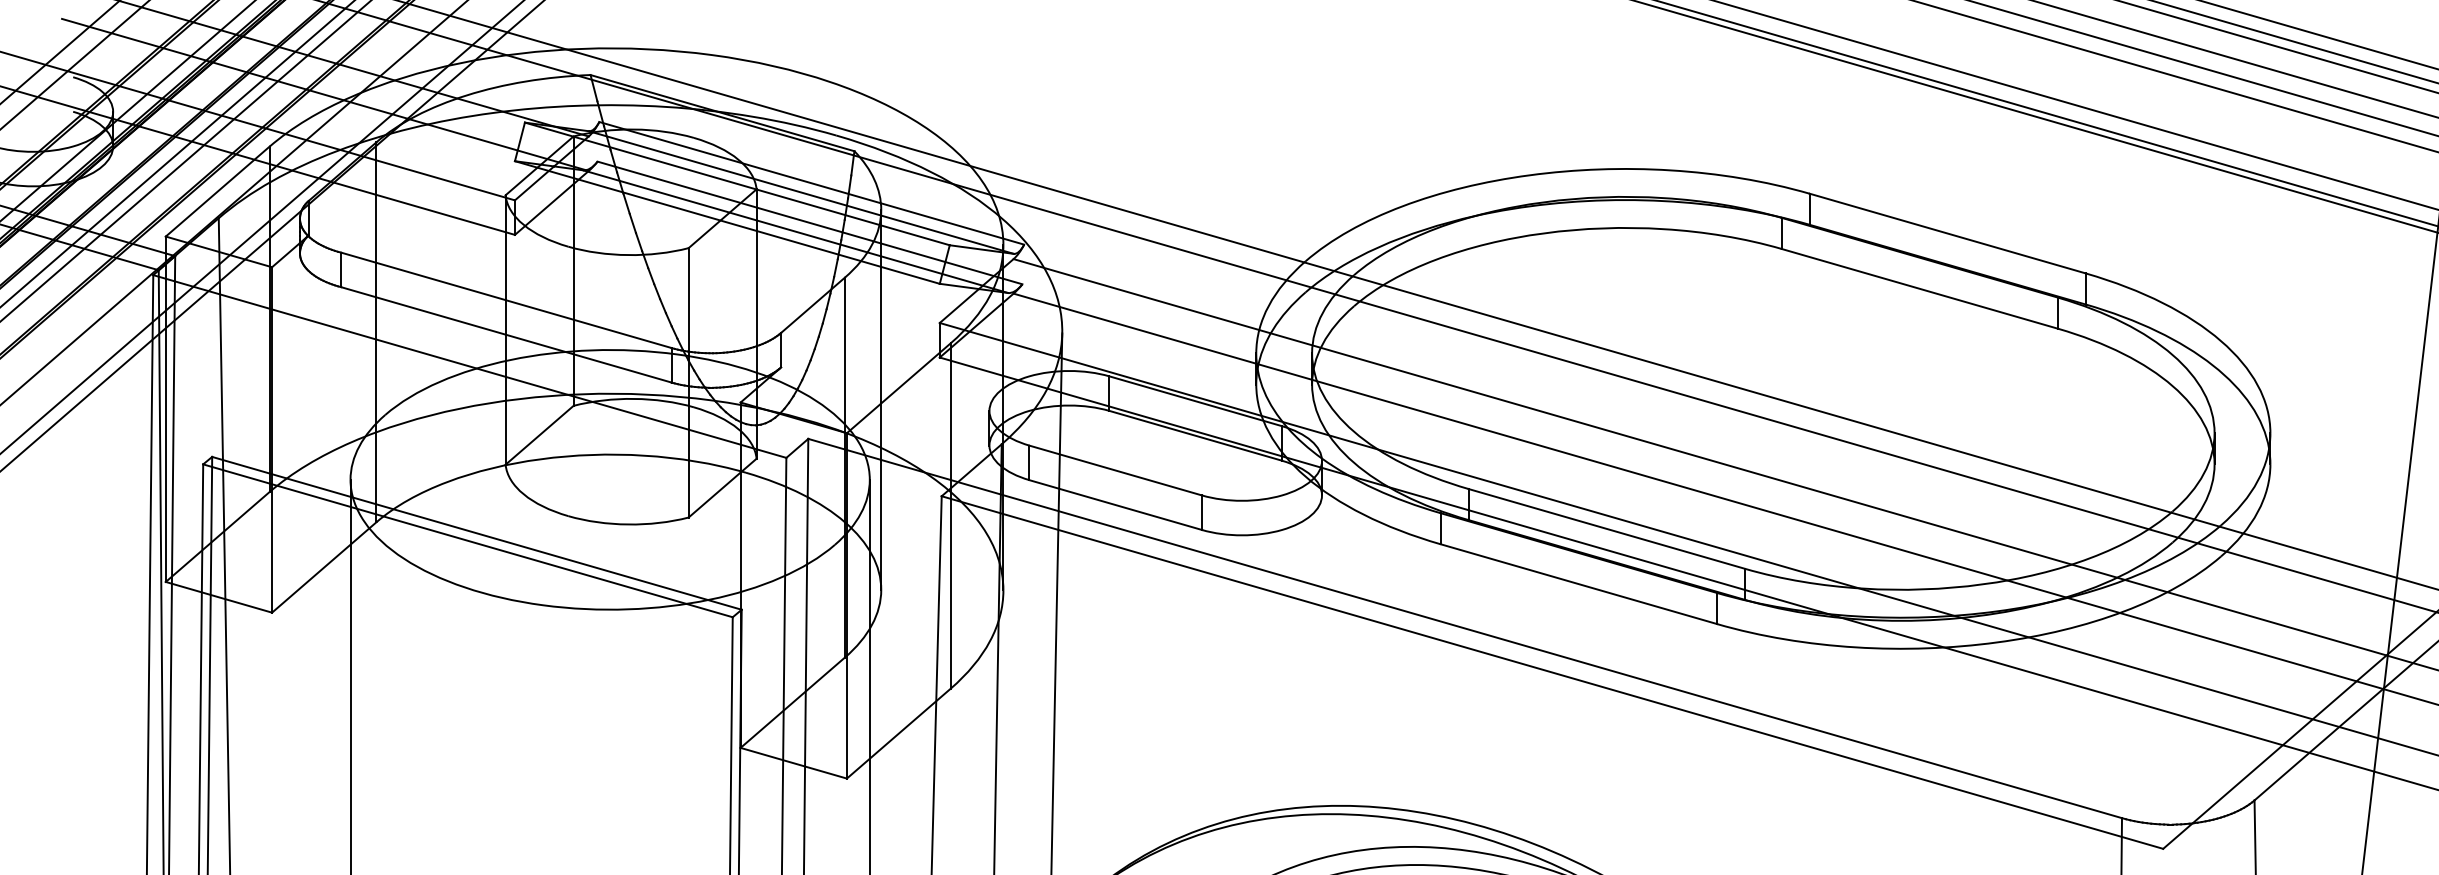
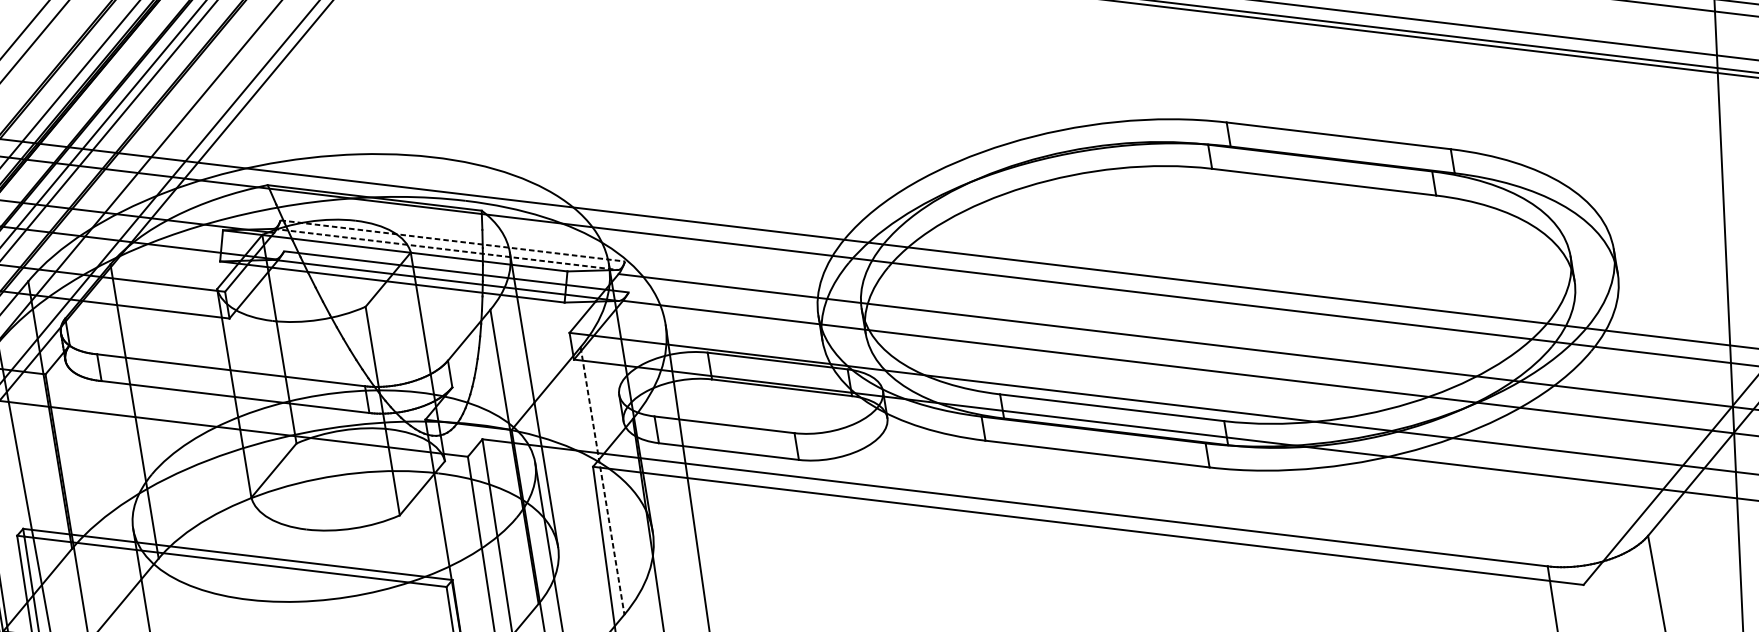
line: (812, 183) -> (453, 241), solid -> dashed
line: (801, 192) -> (445, 249), solid -> dashed
line: (950, 515) -> (602, 480), solid -> dashed

